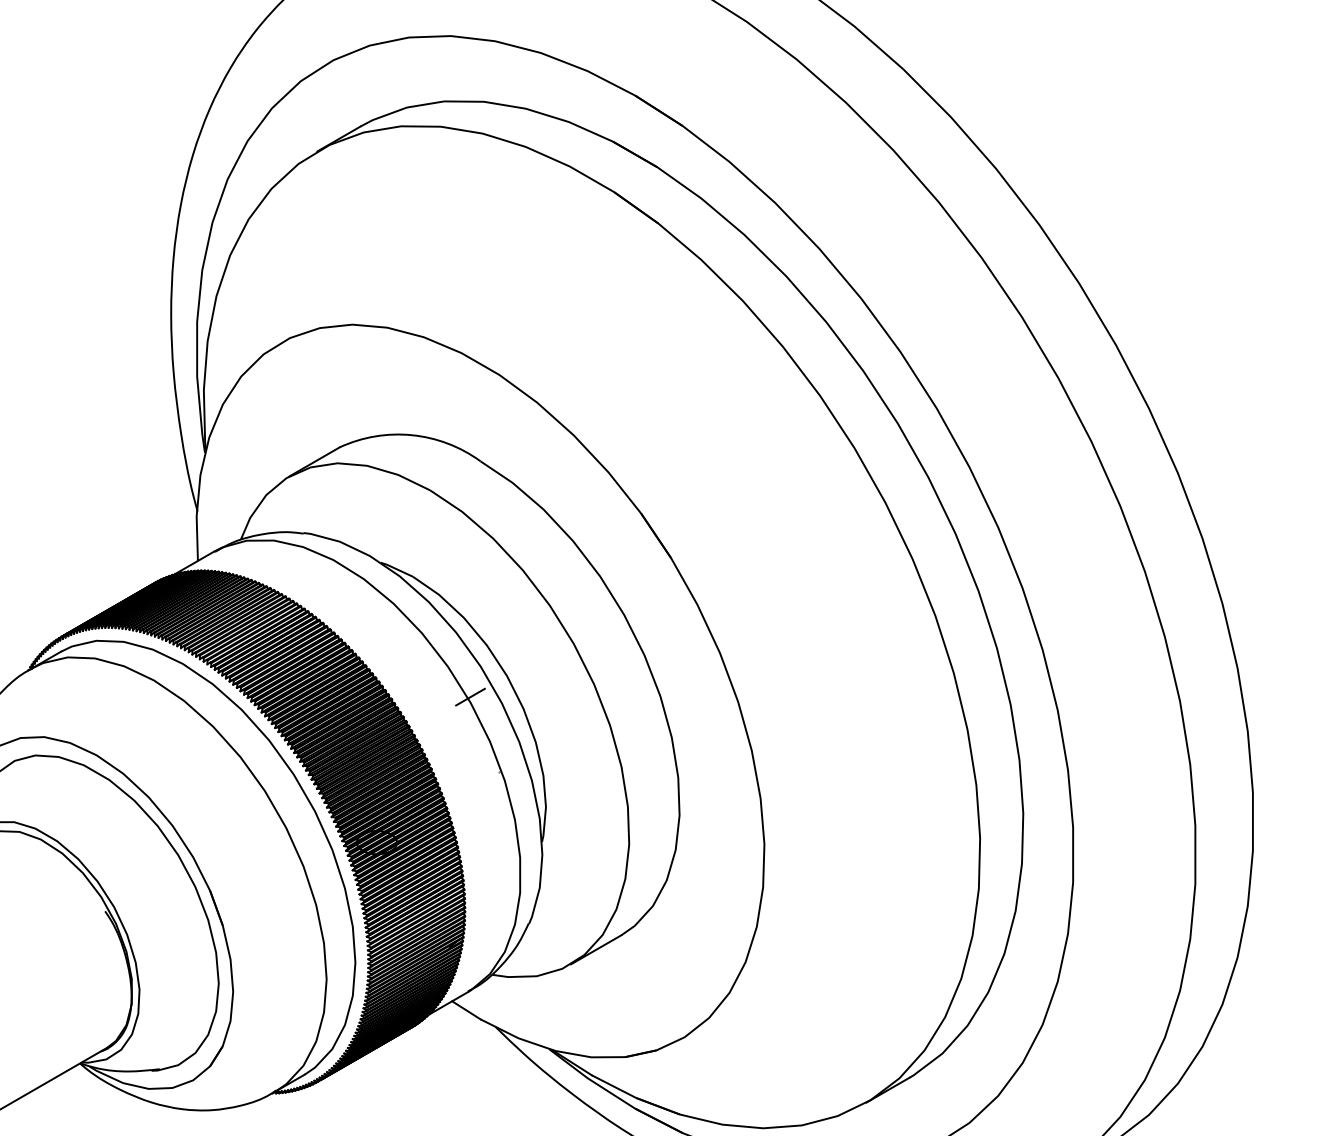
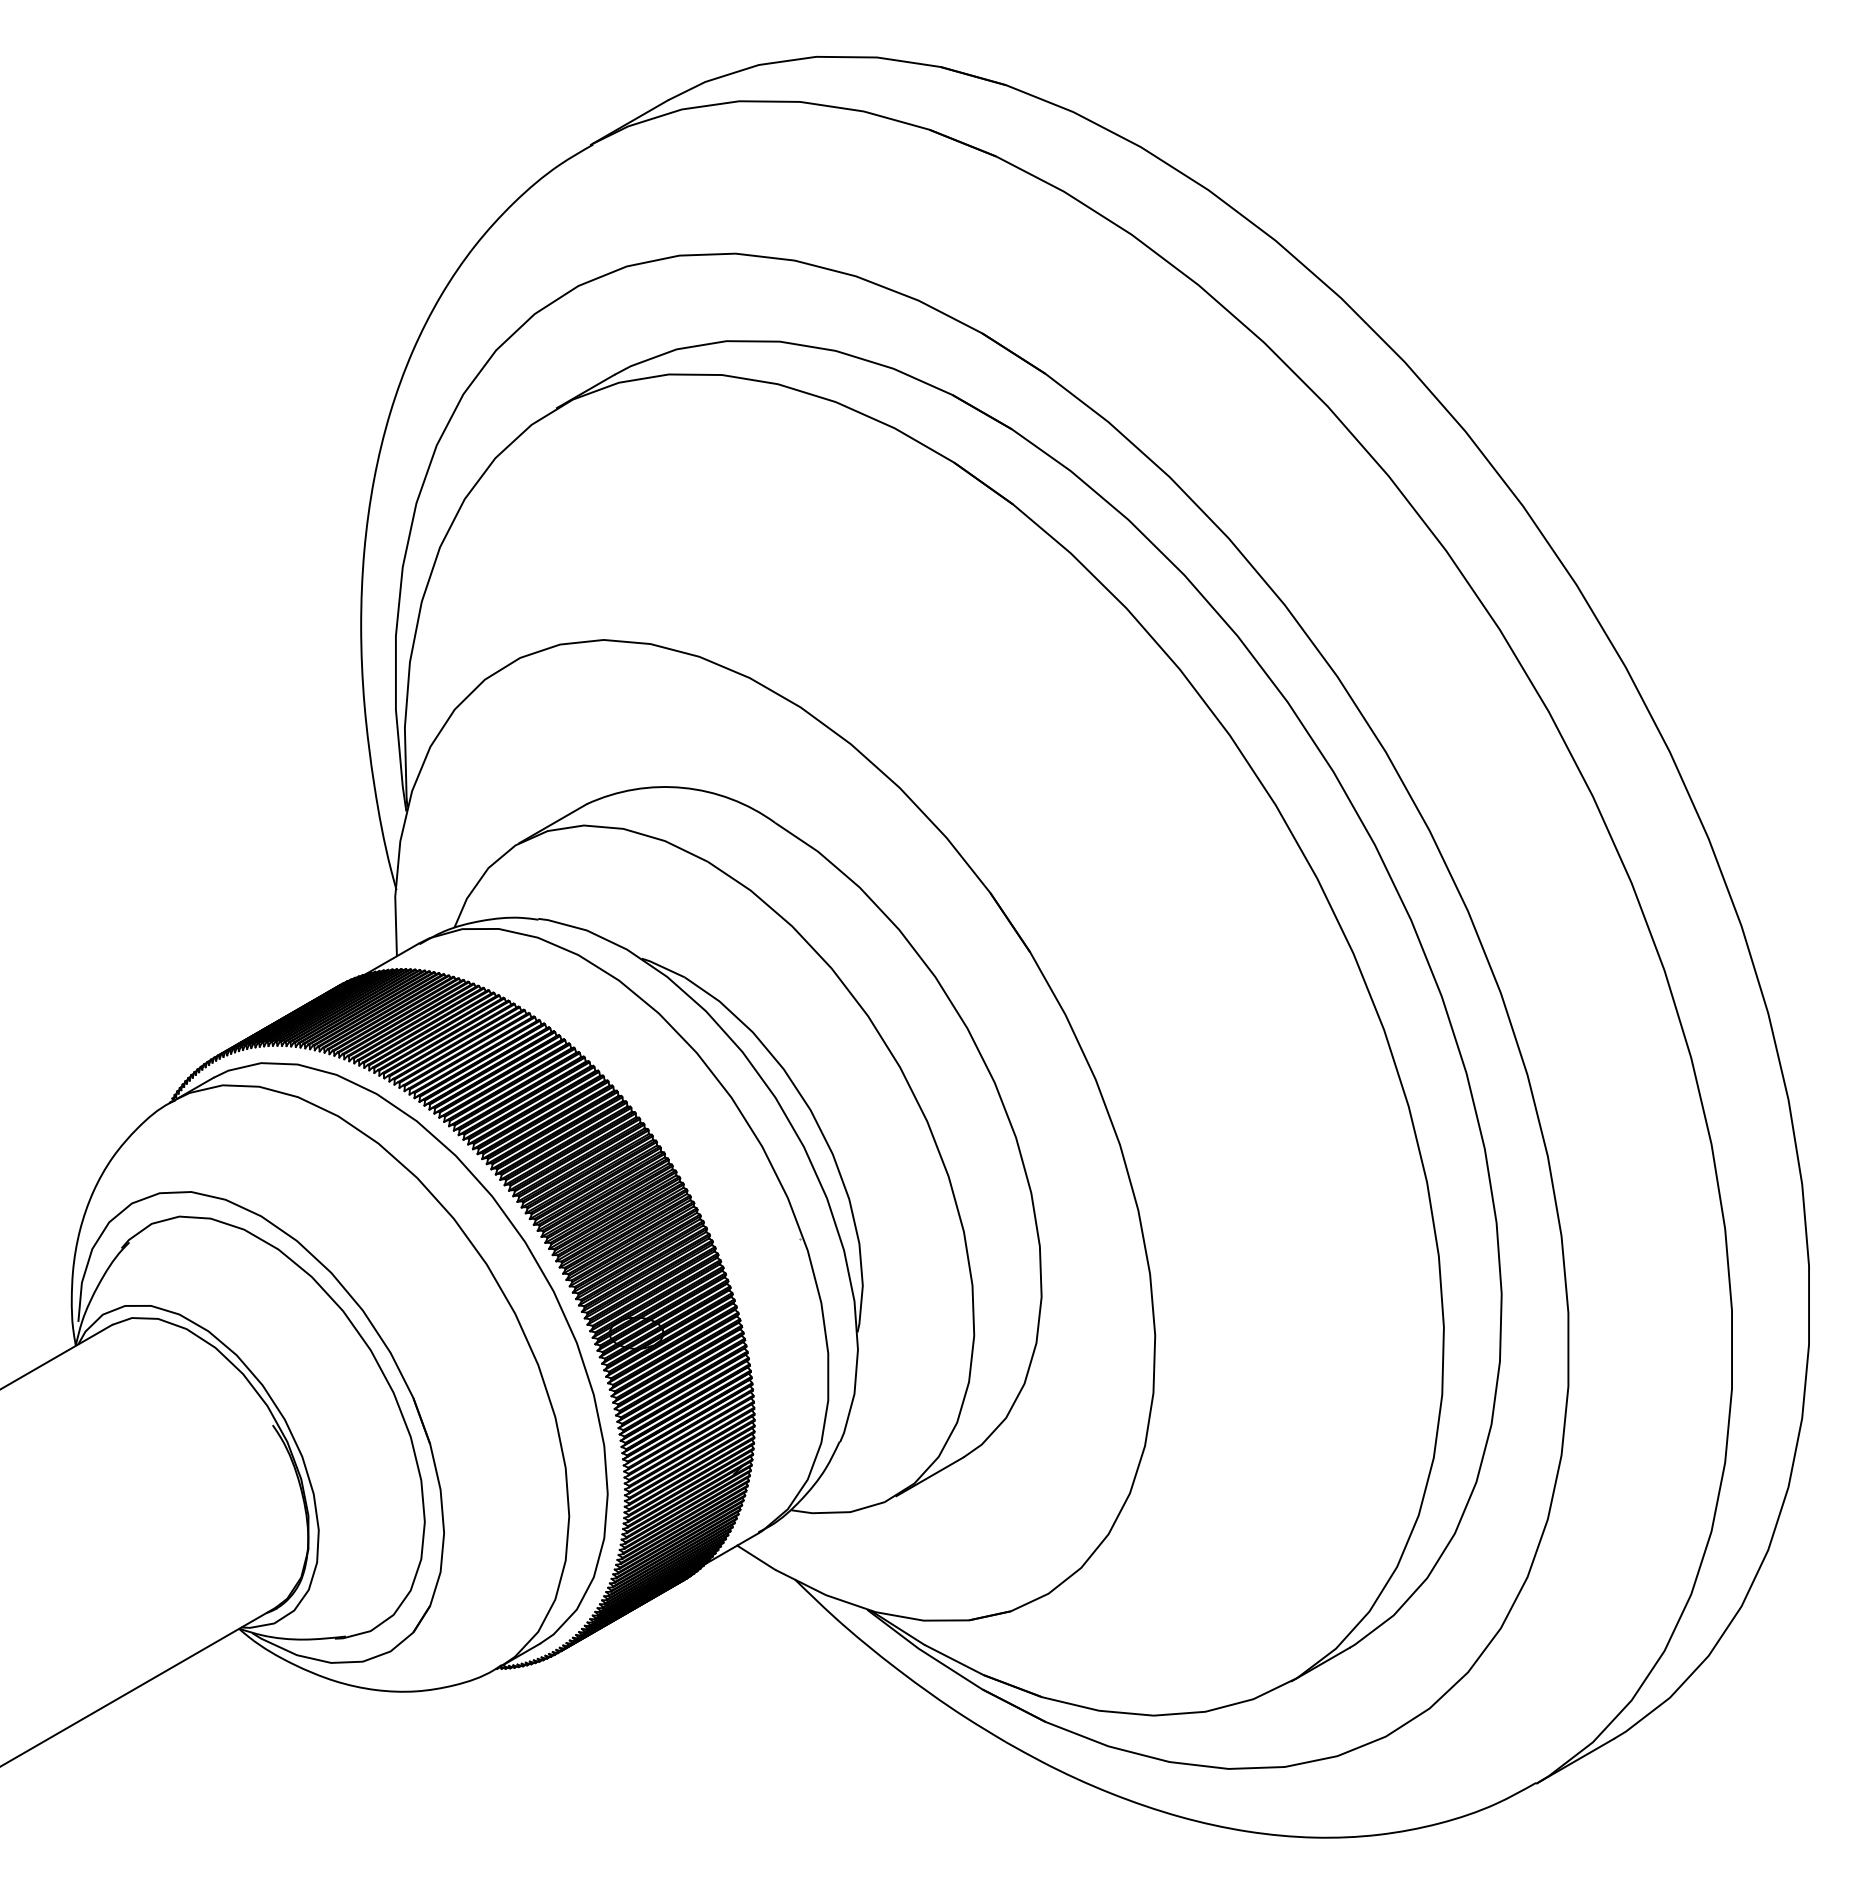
line: (470, 697) -> (761, 1138), removed

